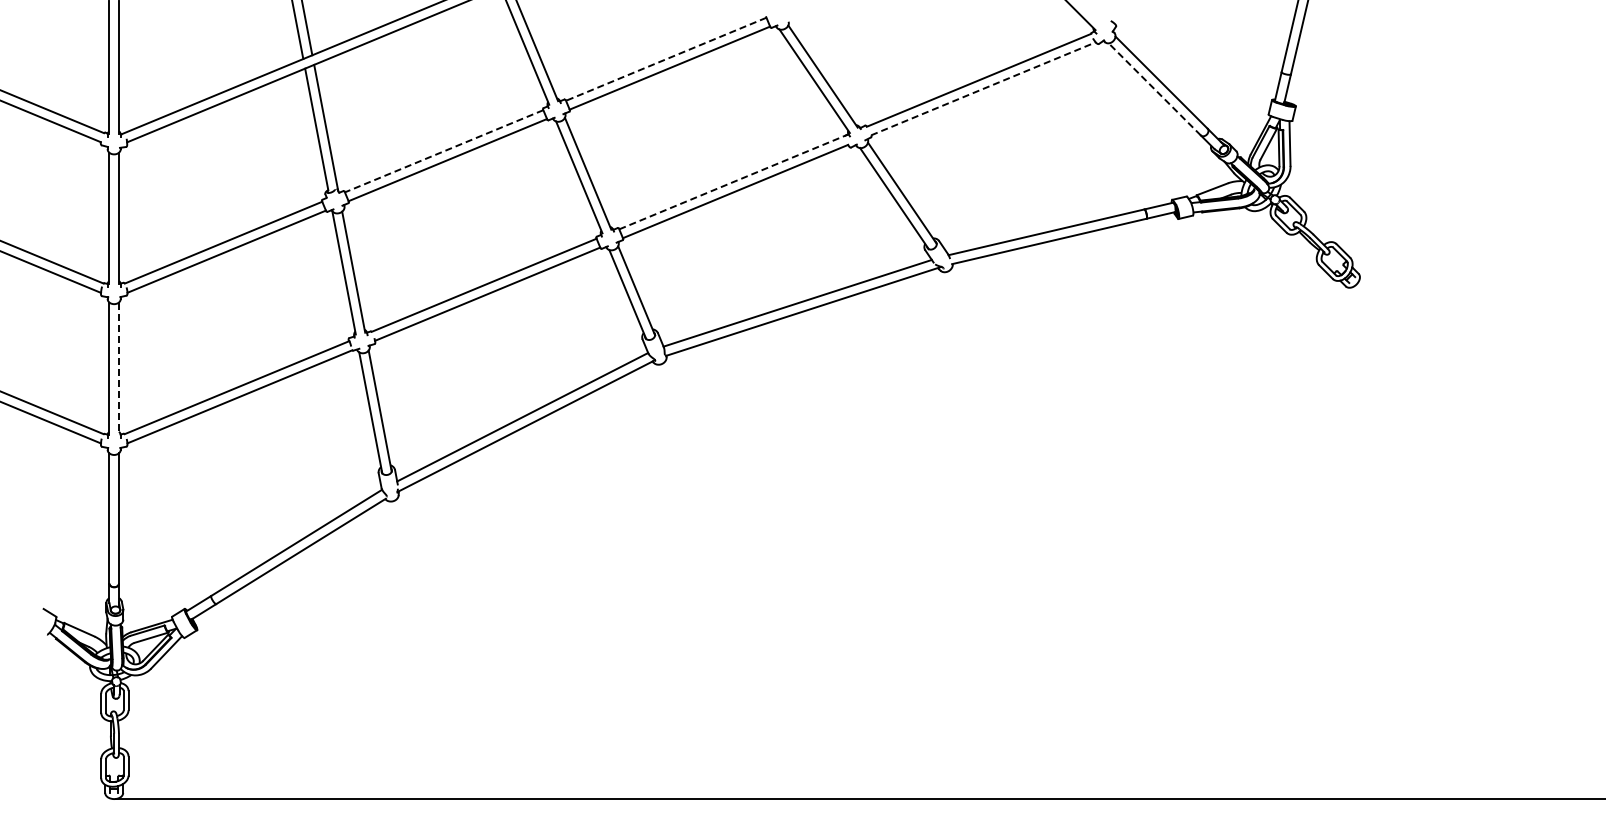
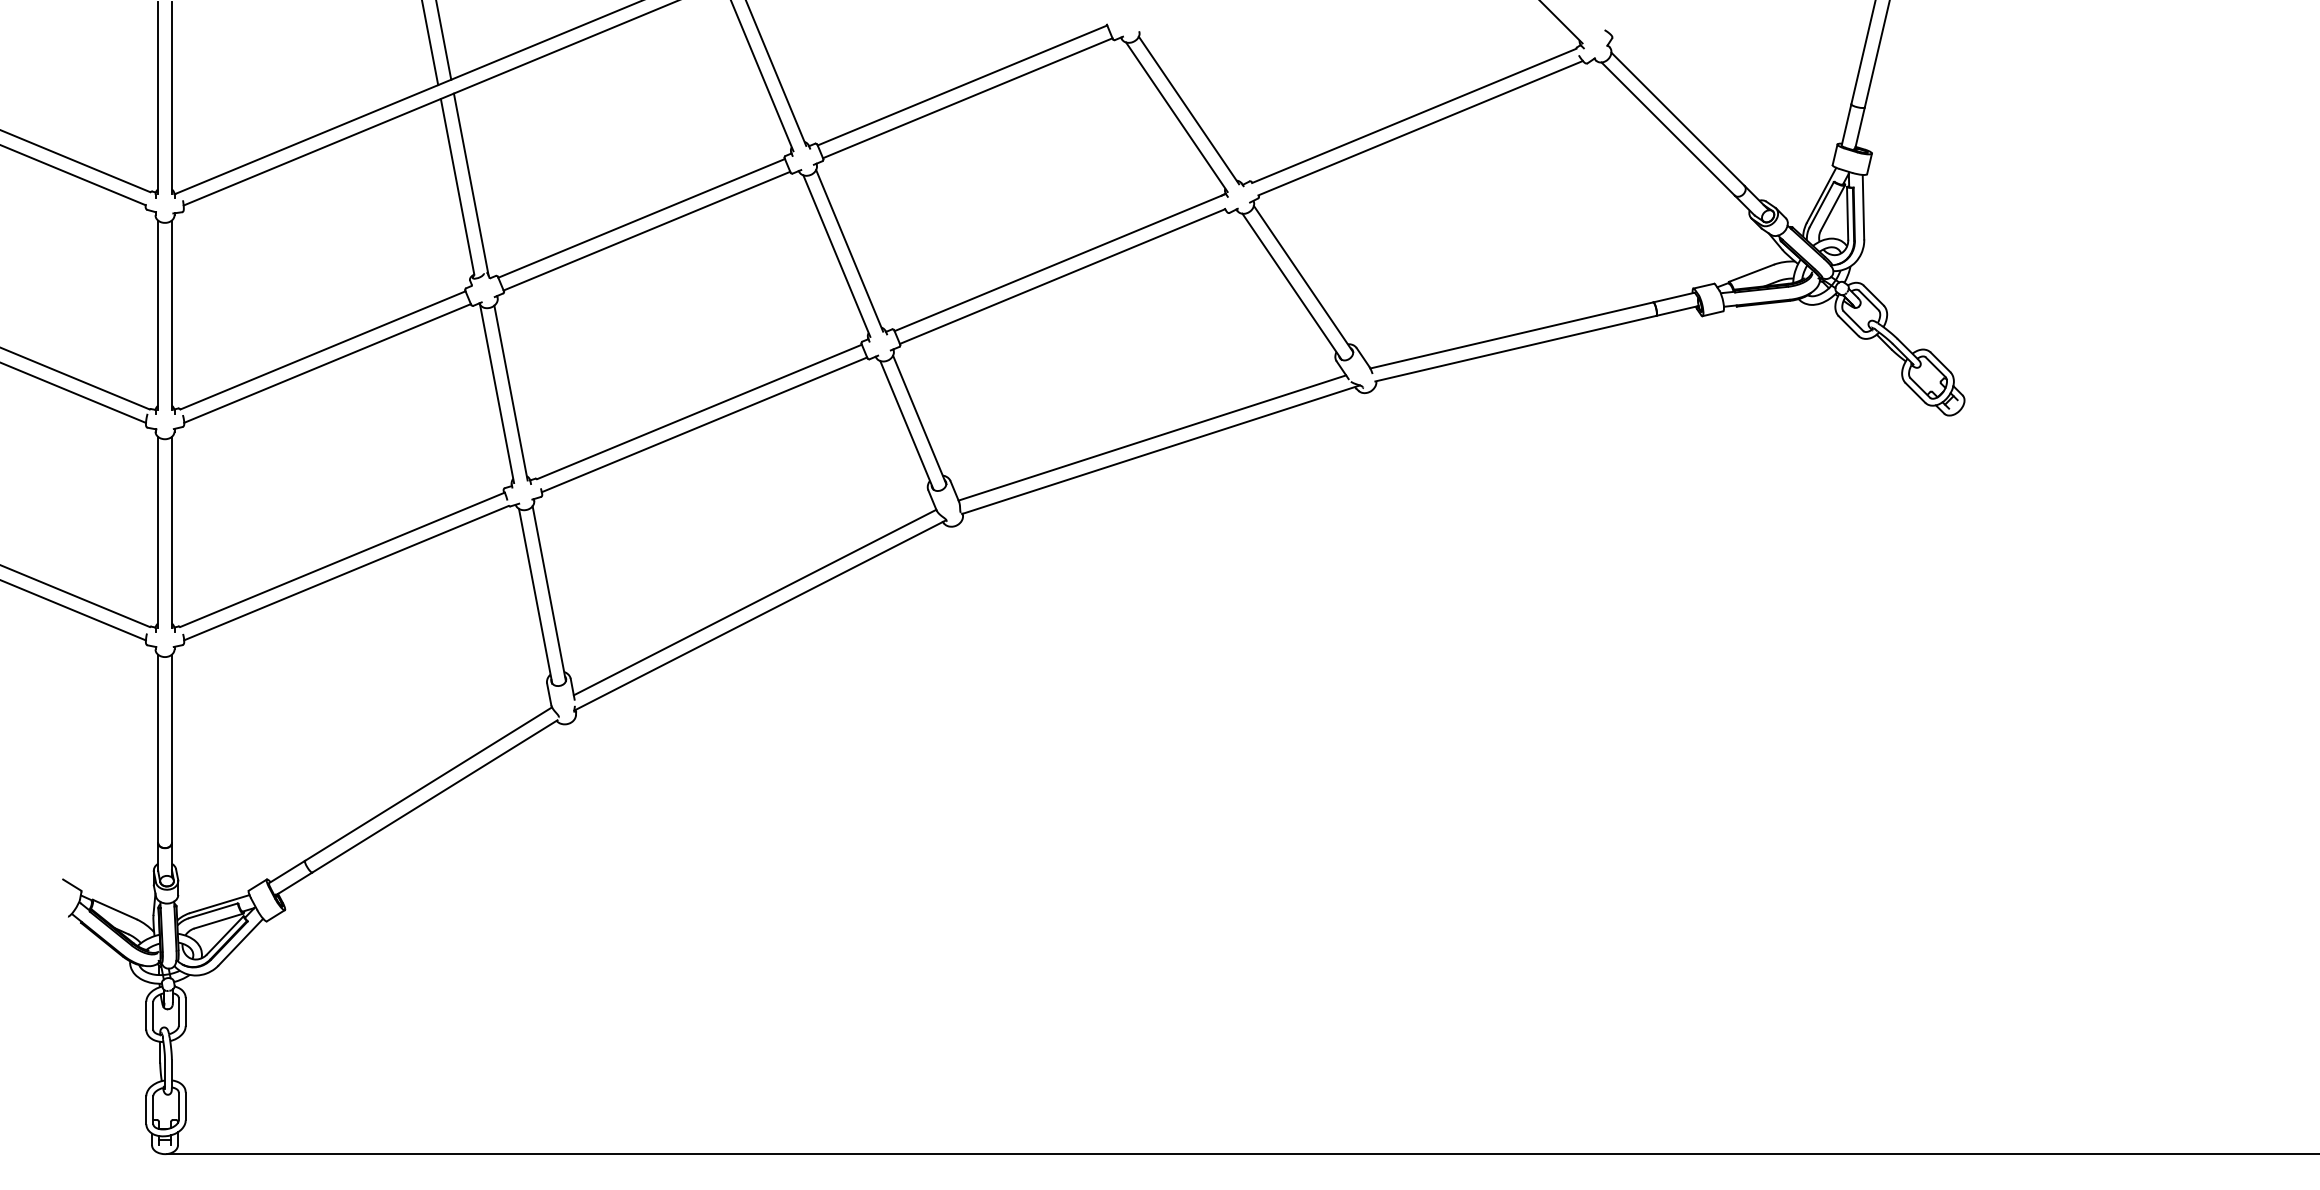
line: (665, 59) -> (961, 85), dashed -> solid
line: (983, 88) -> (1420, 127), dashed -> solid
line: (1154, 89) -> (1667, 129), dashed -> solid
line: (443, 151) -> (640, 218), dashed -> solid
line: (734, 181) -> (1061, 262), dashed -> solid
line: (119, 369) -> (172, 533), dashed -> solid

